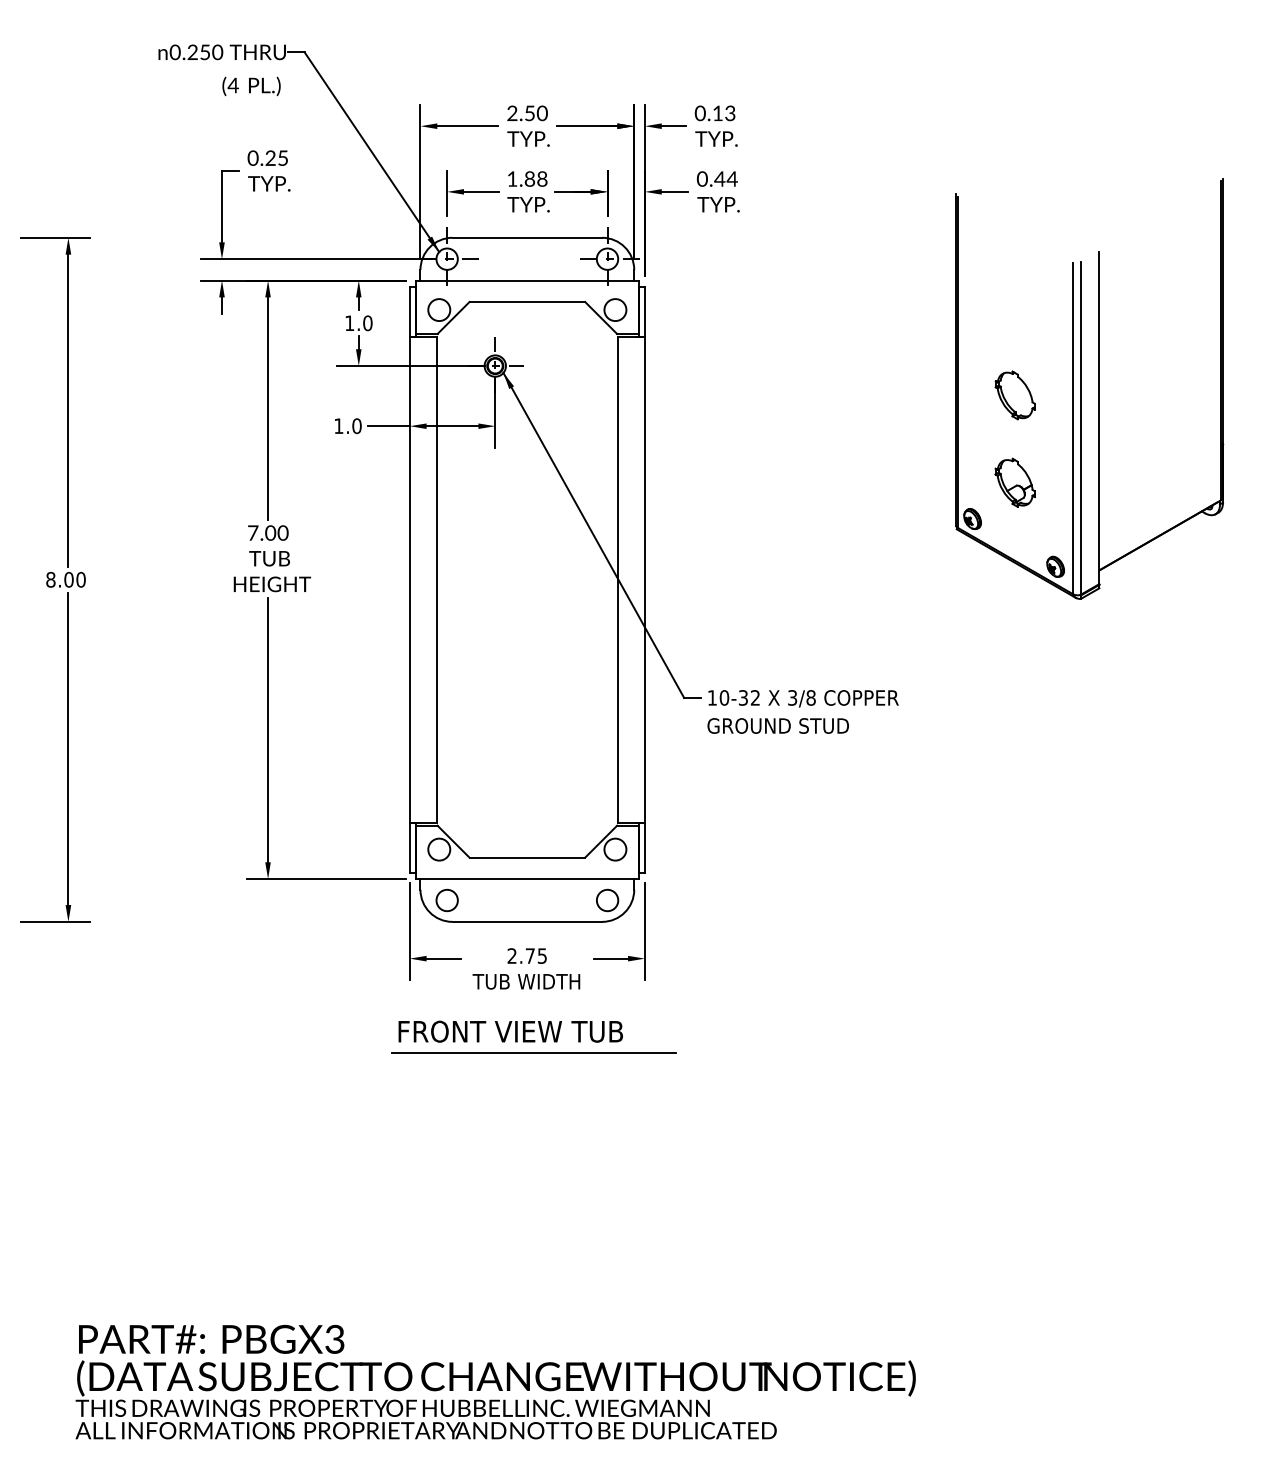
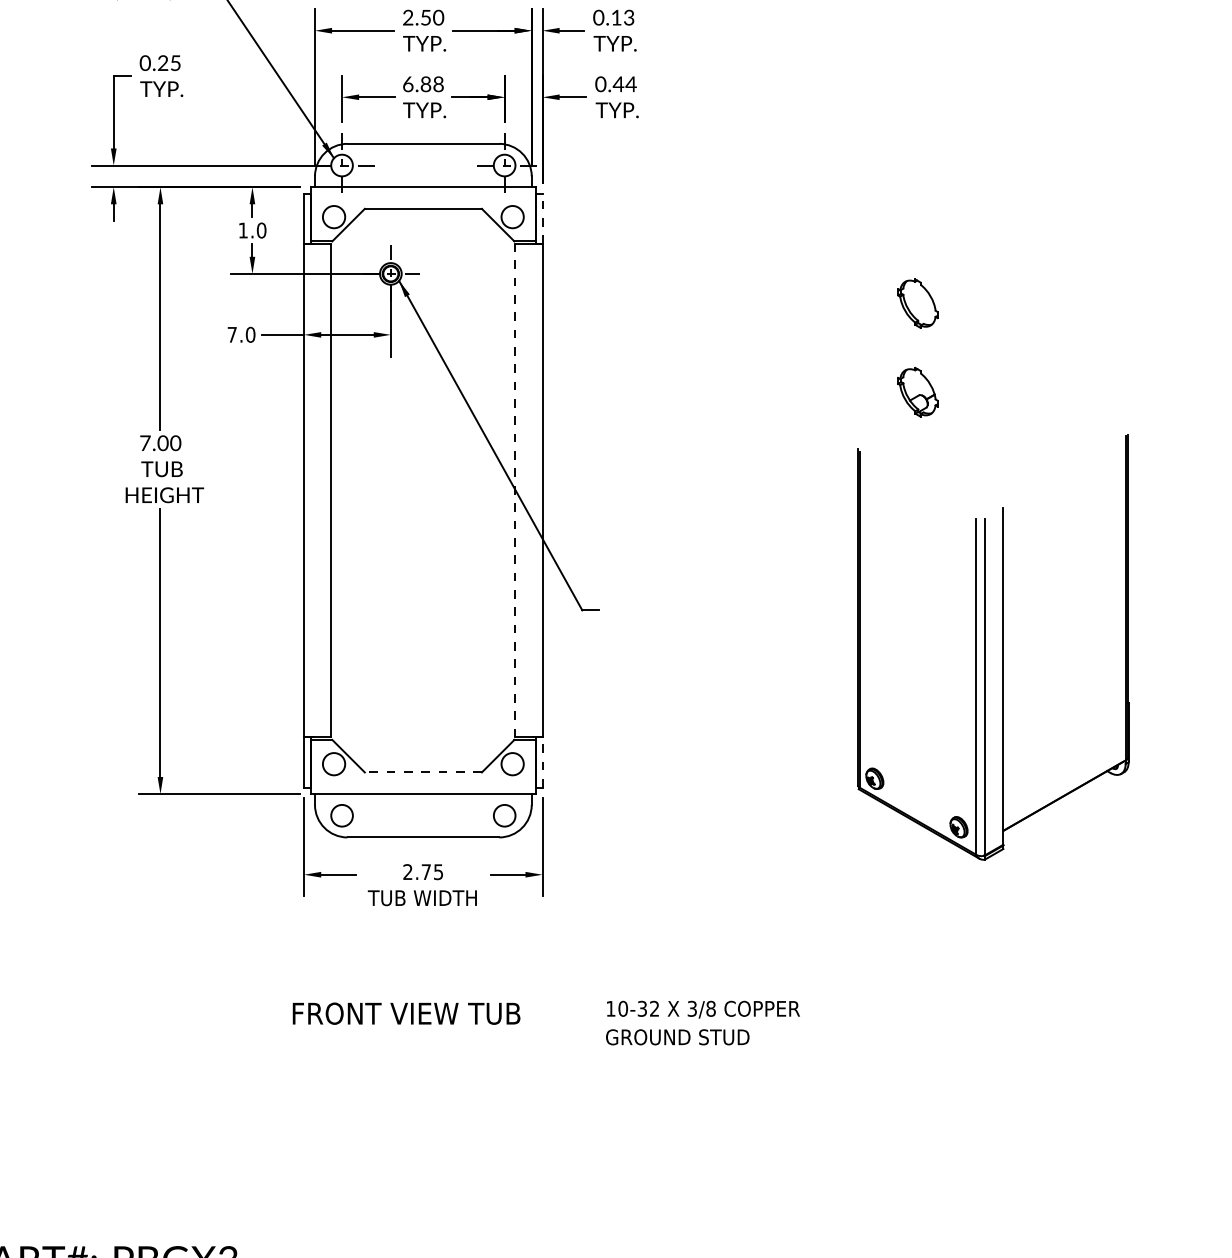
text: (512, 178) -> (408, 83), 1.88 -> 6.88
line: (644, 311) -> (542, 218), solid -> dashed
part: (1081, 388) -> (985, 646), moved
text: (338, 425) -> (231, 334), 1.0 -> 7.0
line: (618, 579) -> (515, 490), solid -> dashed
text: (802, 711) -> (702, 1022), moved
line: (644, 847) -> (542, 762), solid -> dashed
line: (527, 857) -> (423, 772), solid -> dashed
text: (510, 1031) -> (406, 1013), moved
line: (533, 1053) -> (429, 970), removed

